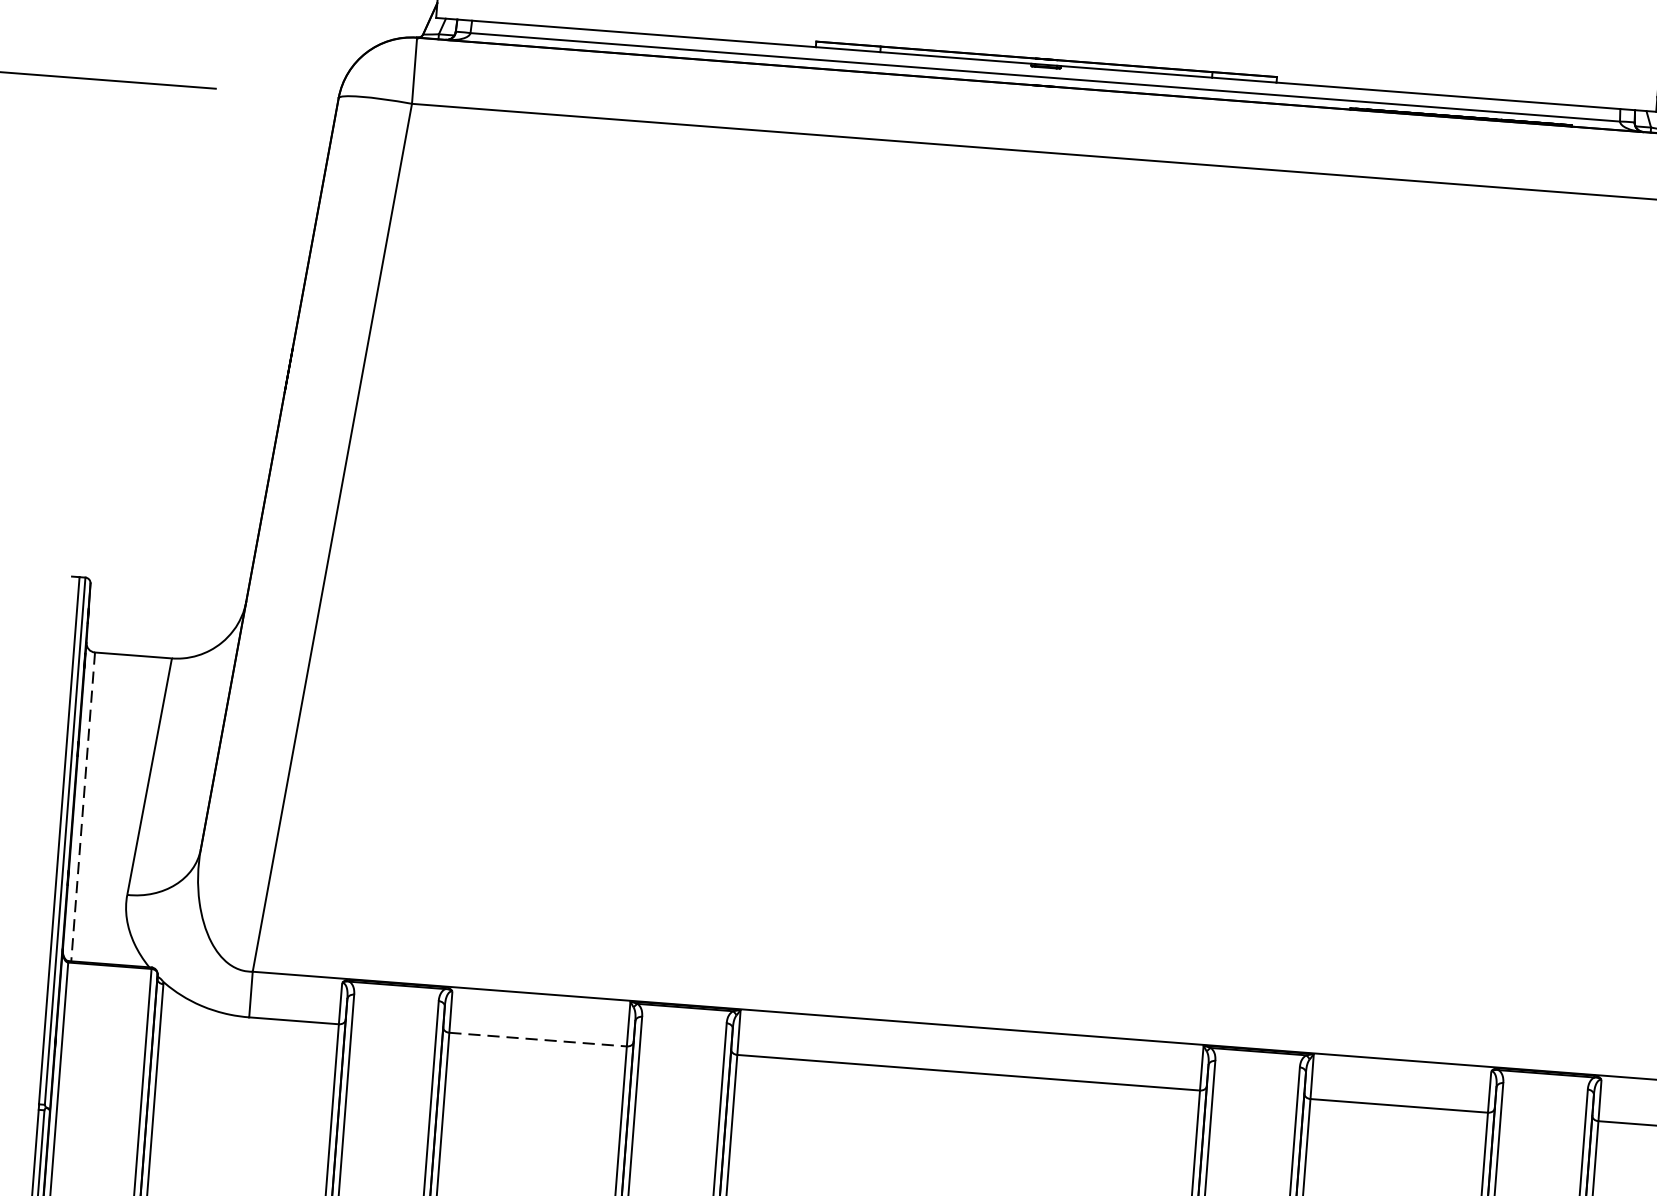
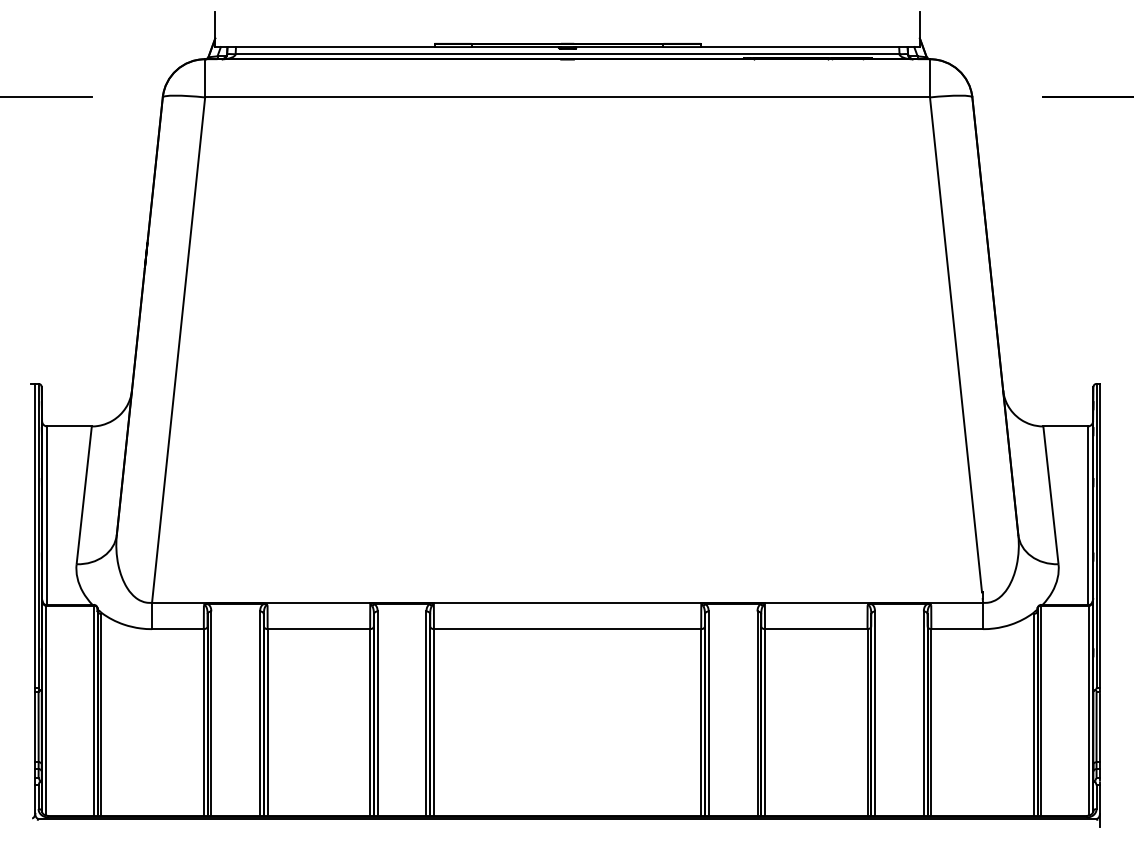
line: (83, 808) -> (47, 516), dashed -> solid
line: (539, 1040) -> (319, 629), dashed -> solid

